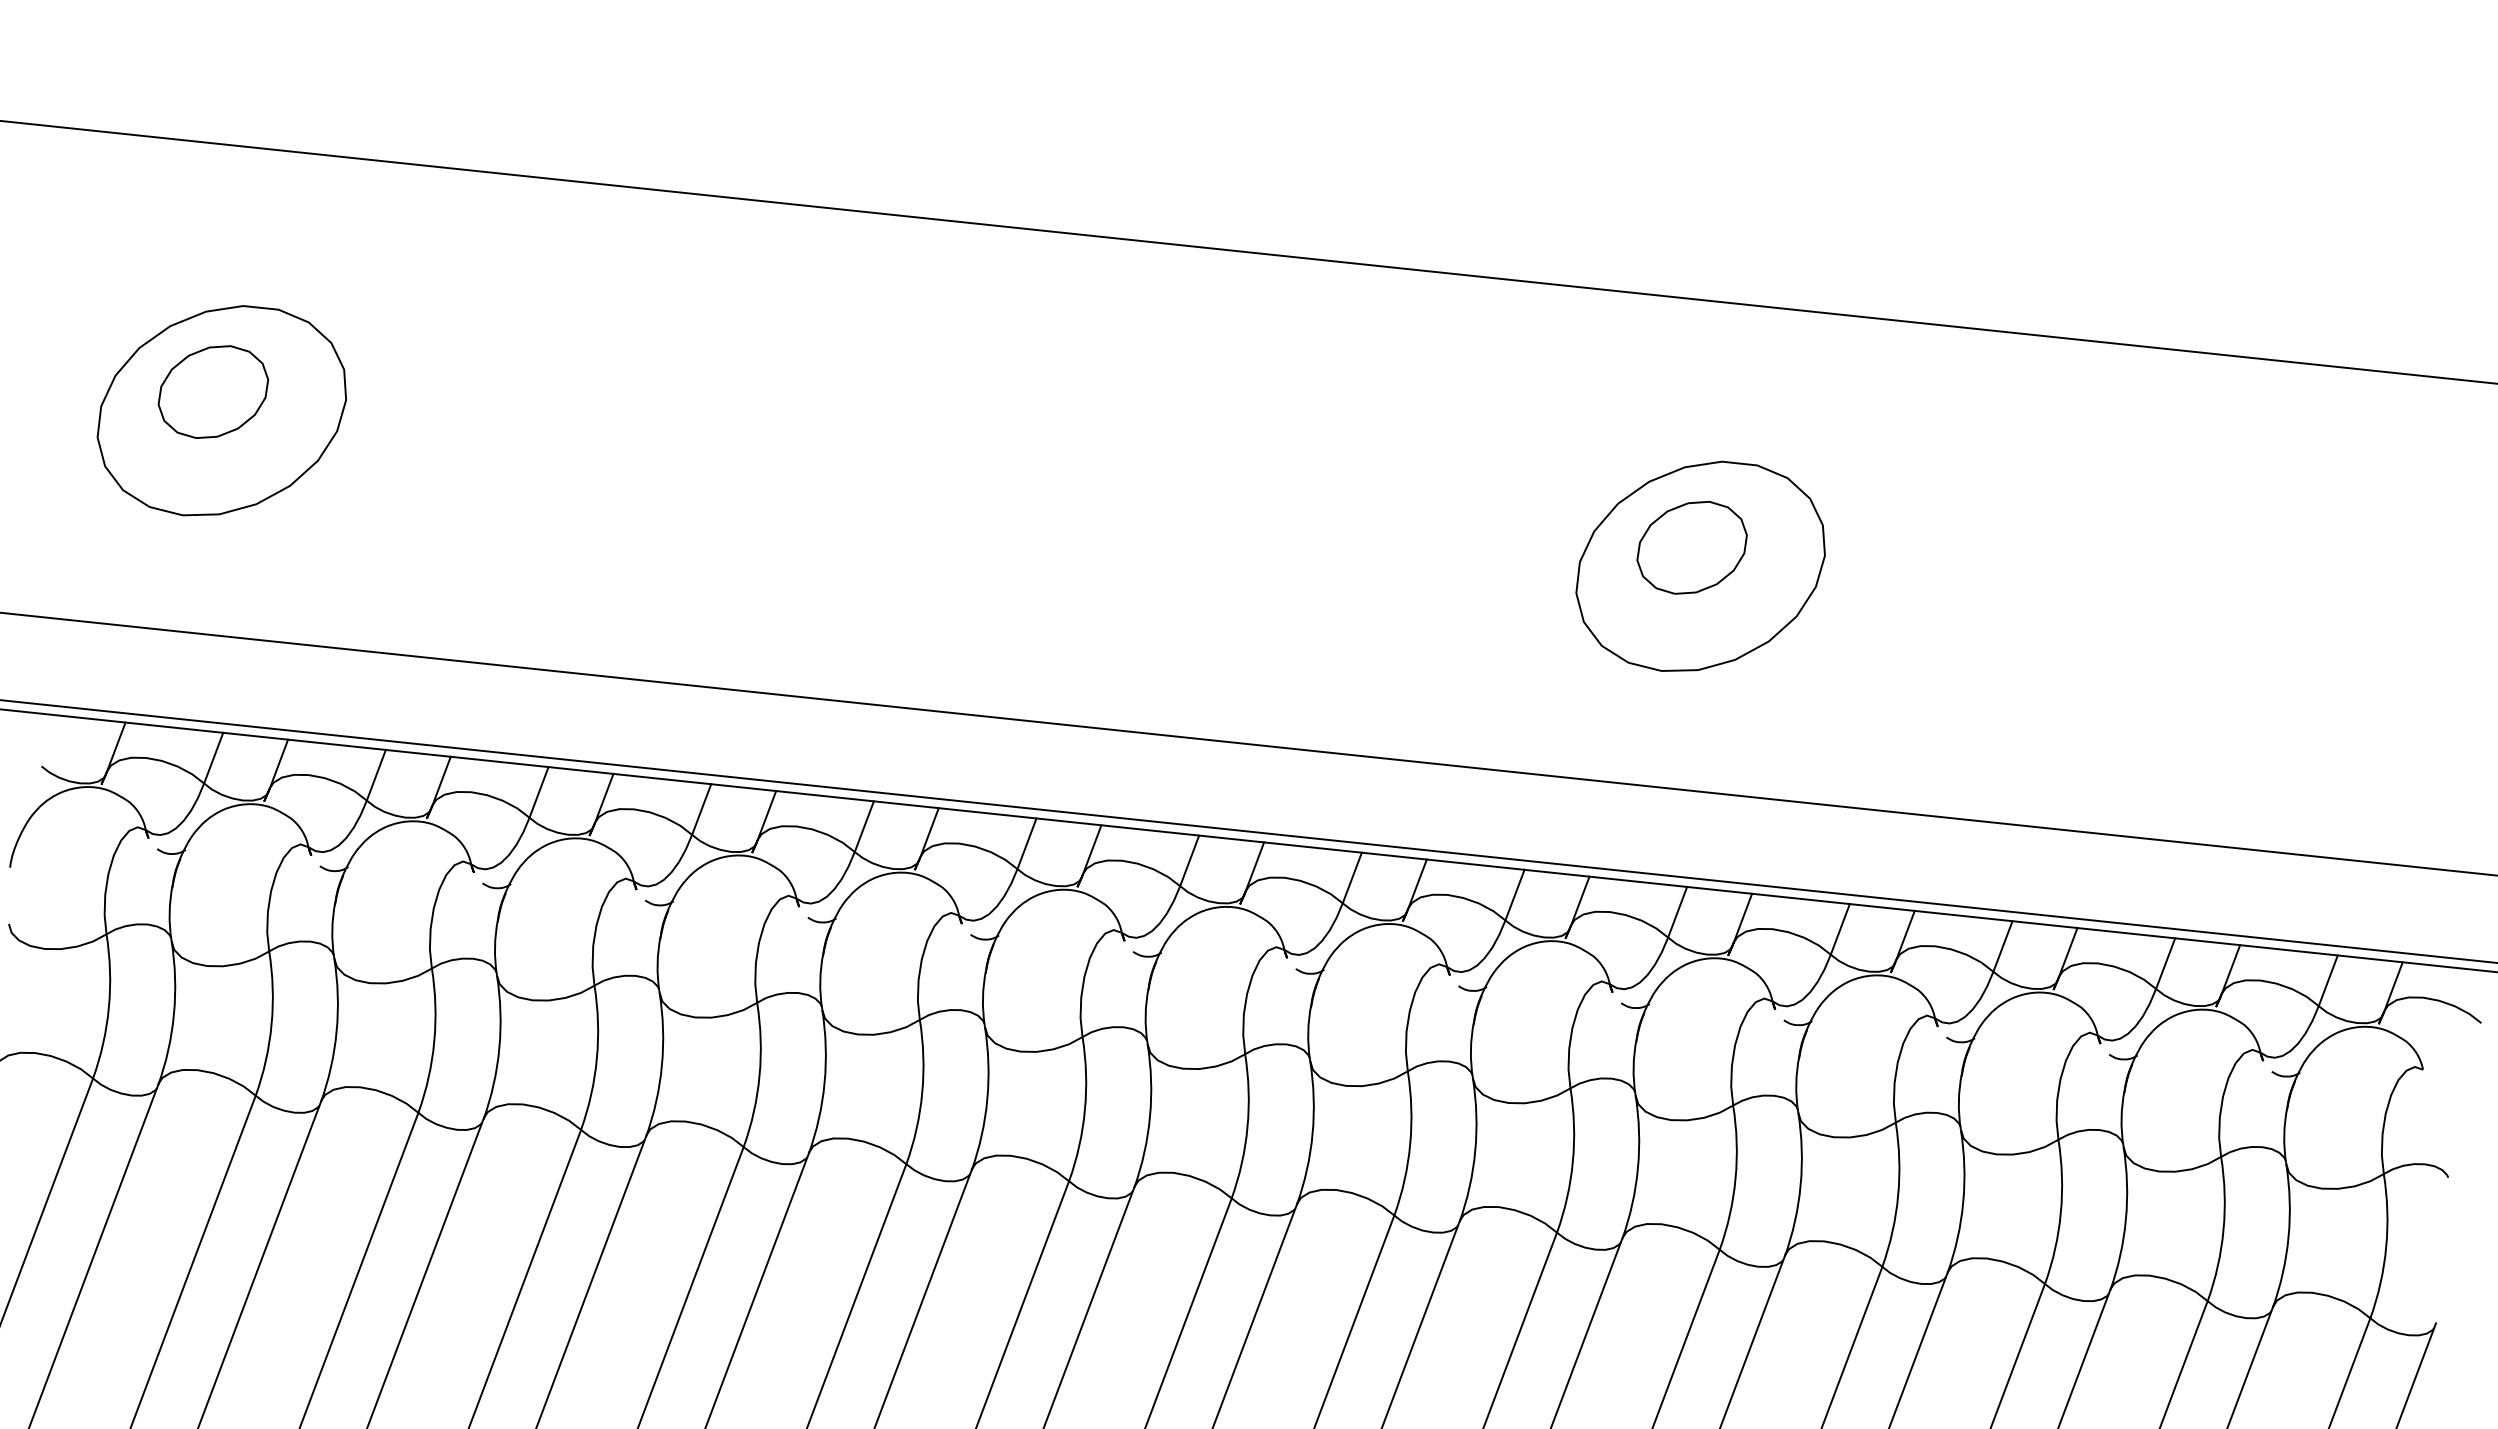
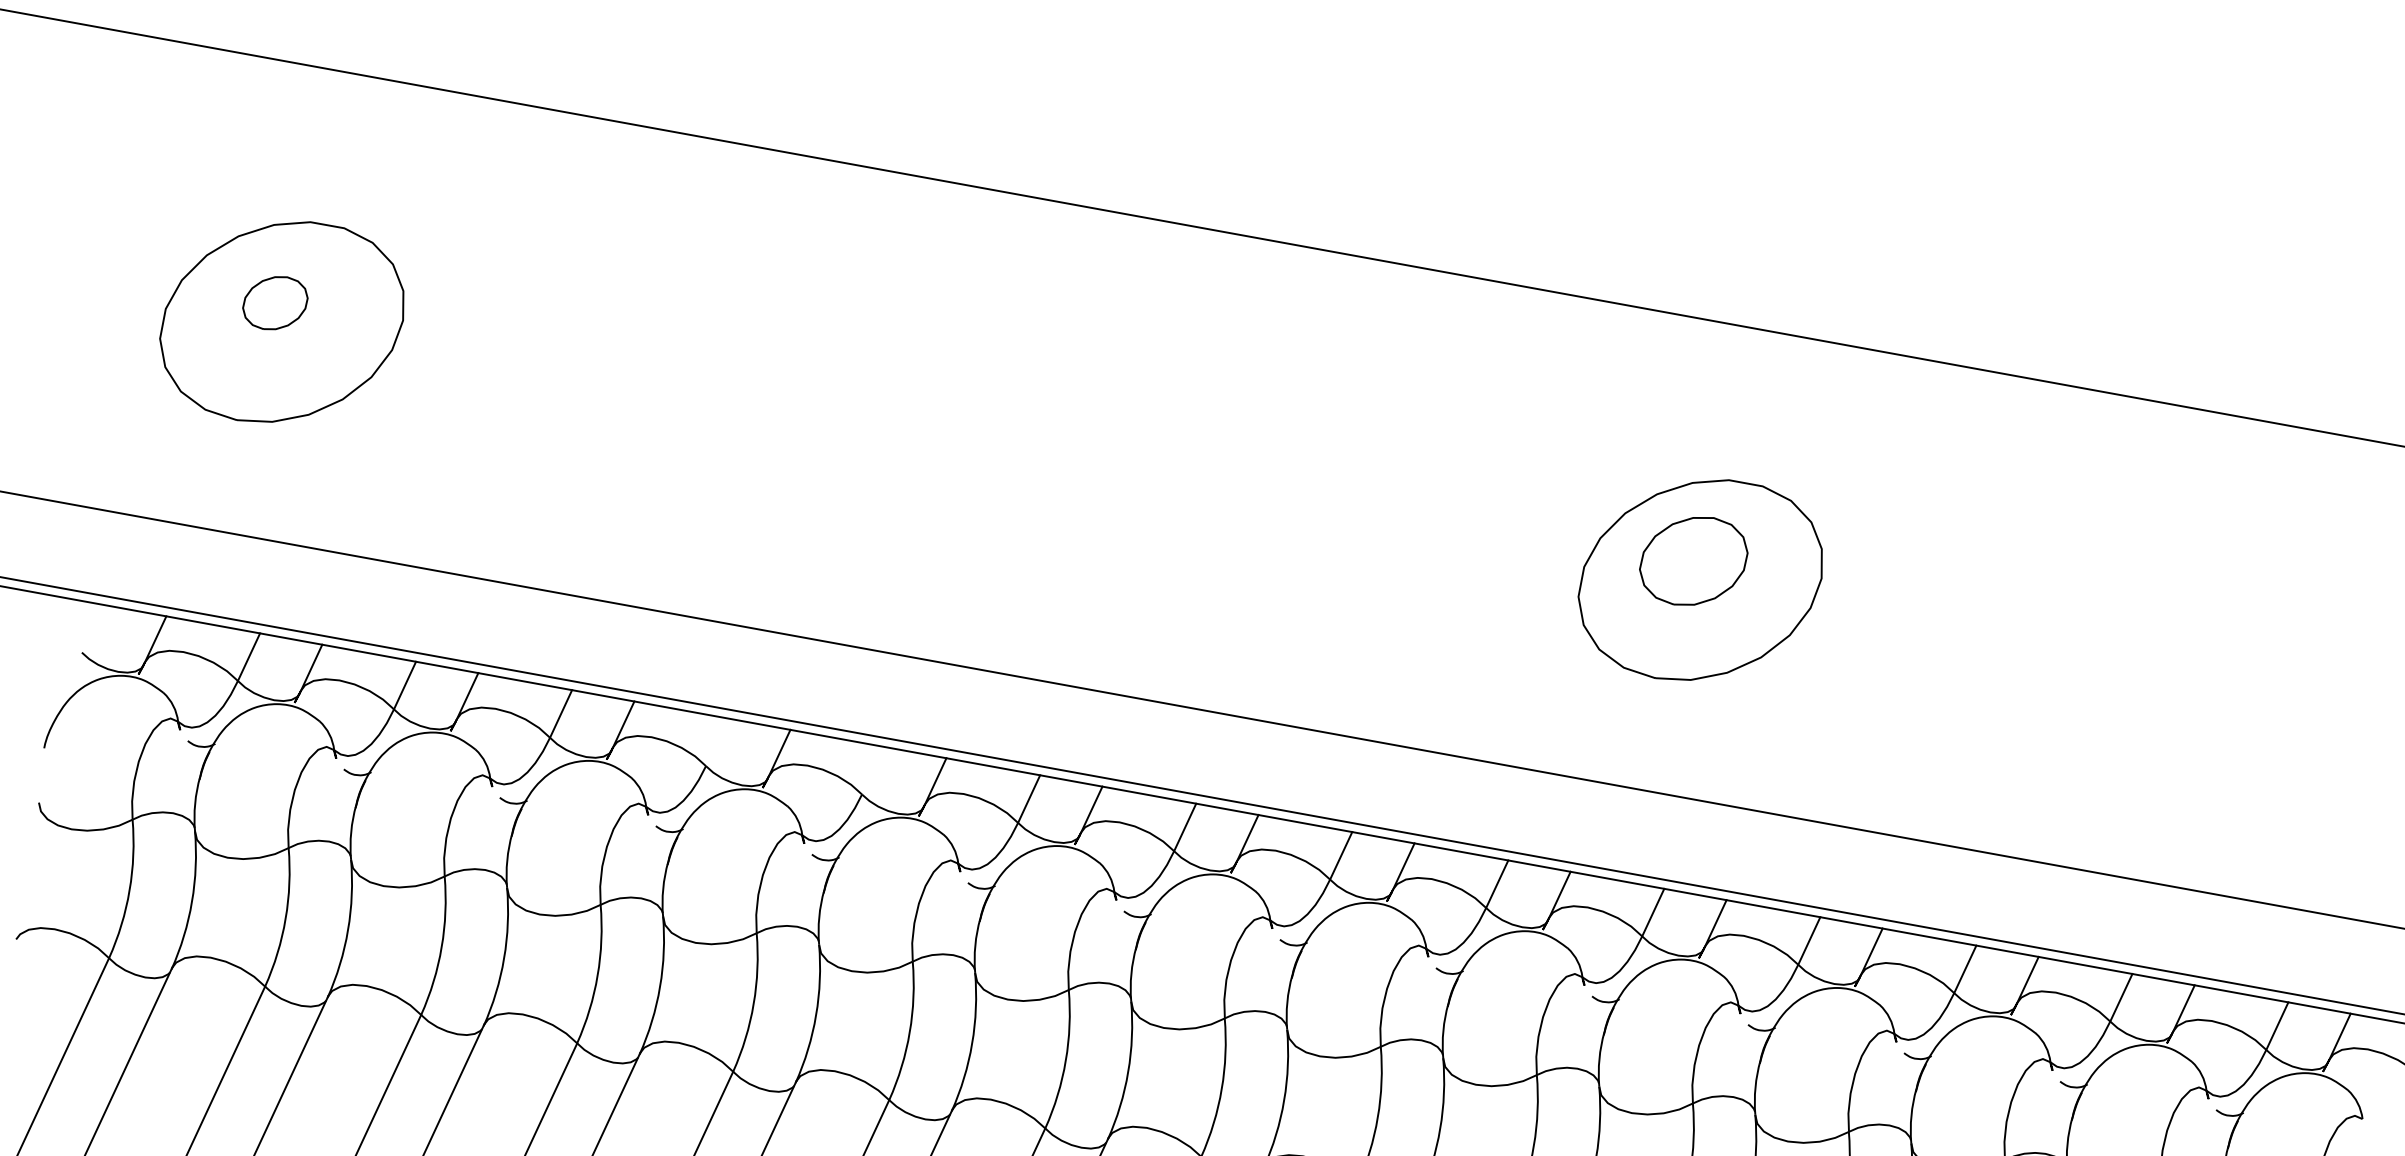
part: (213, 391) -> (275, 302), size x0.6
line: (701, 809) -> (716, 742), removed
line: (863, 826) -> (872, 770), removed

